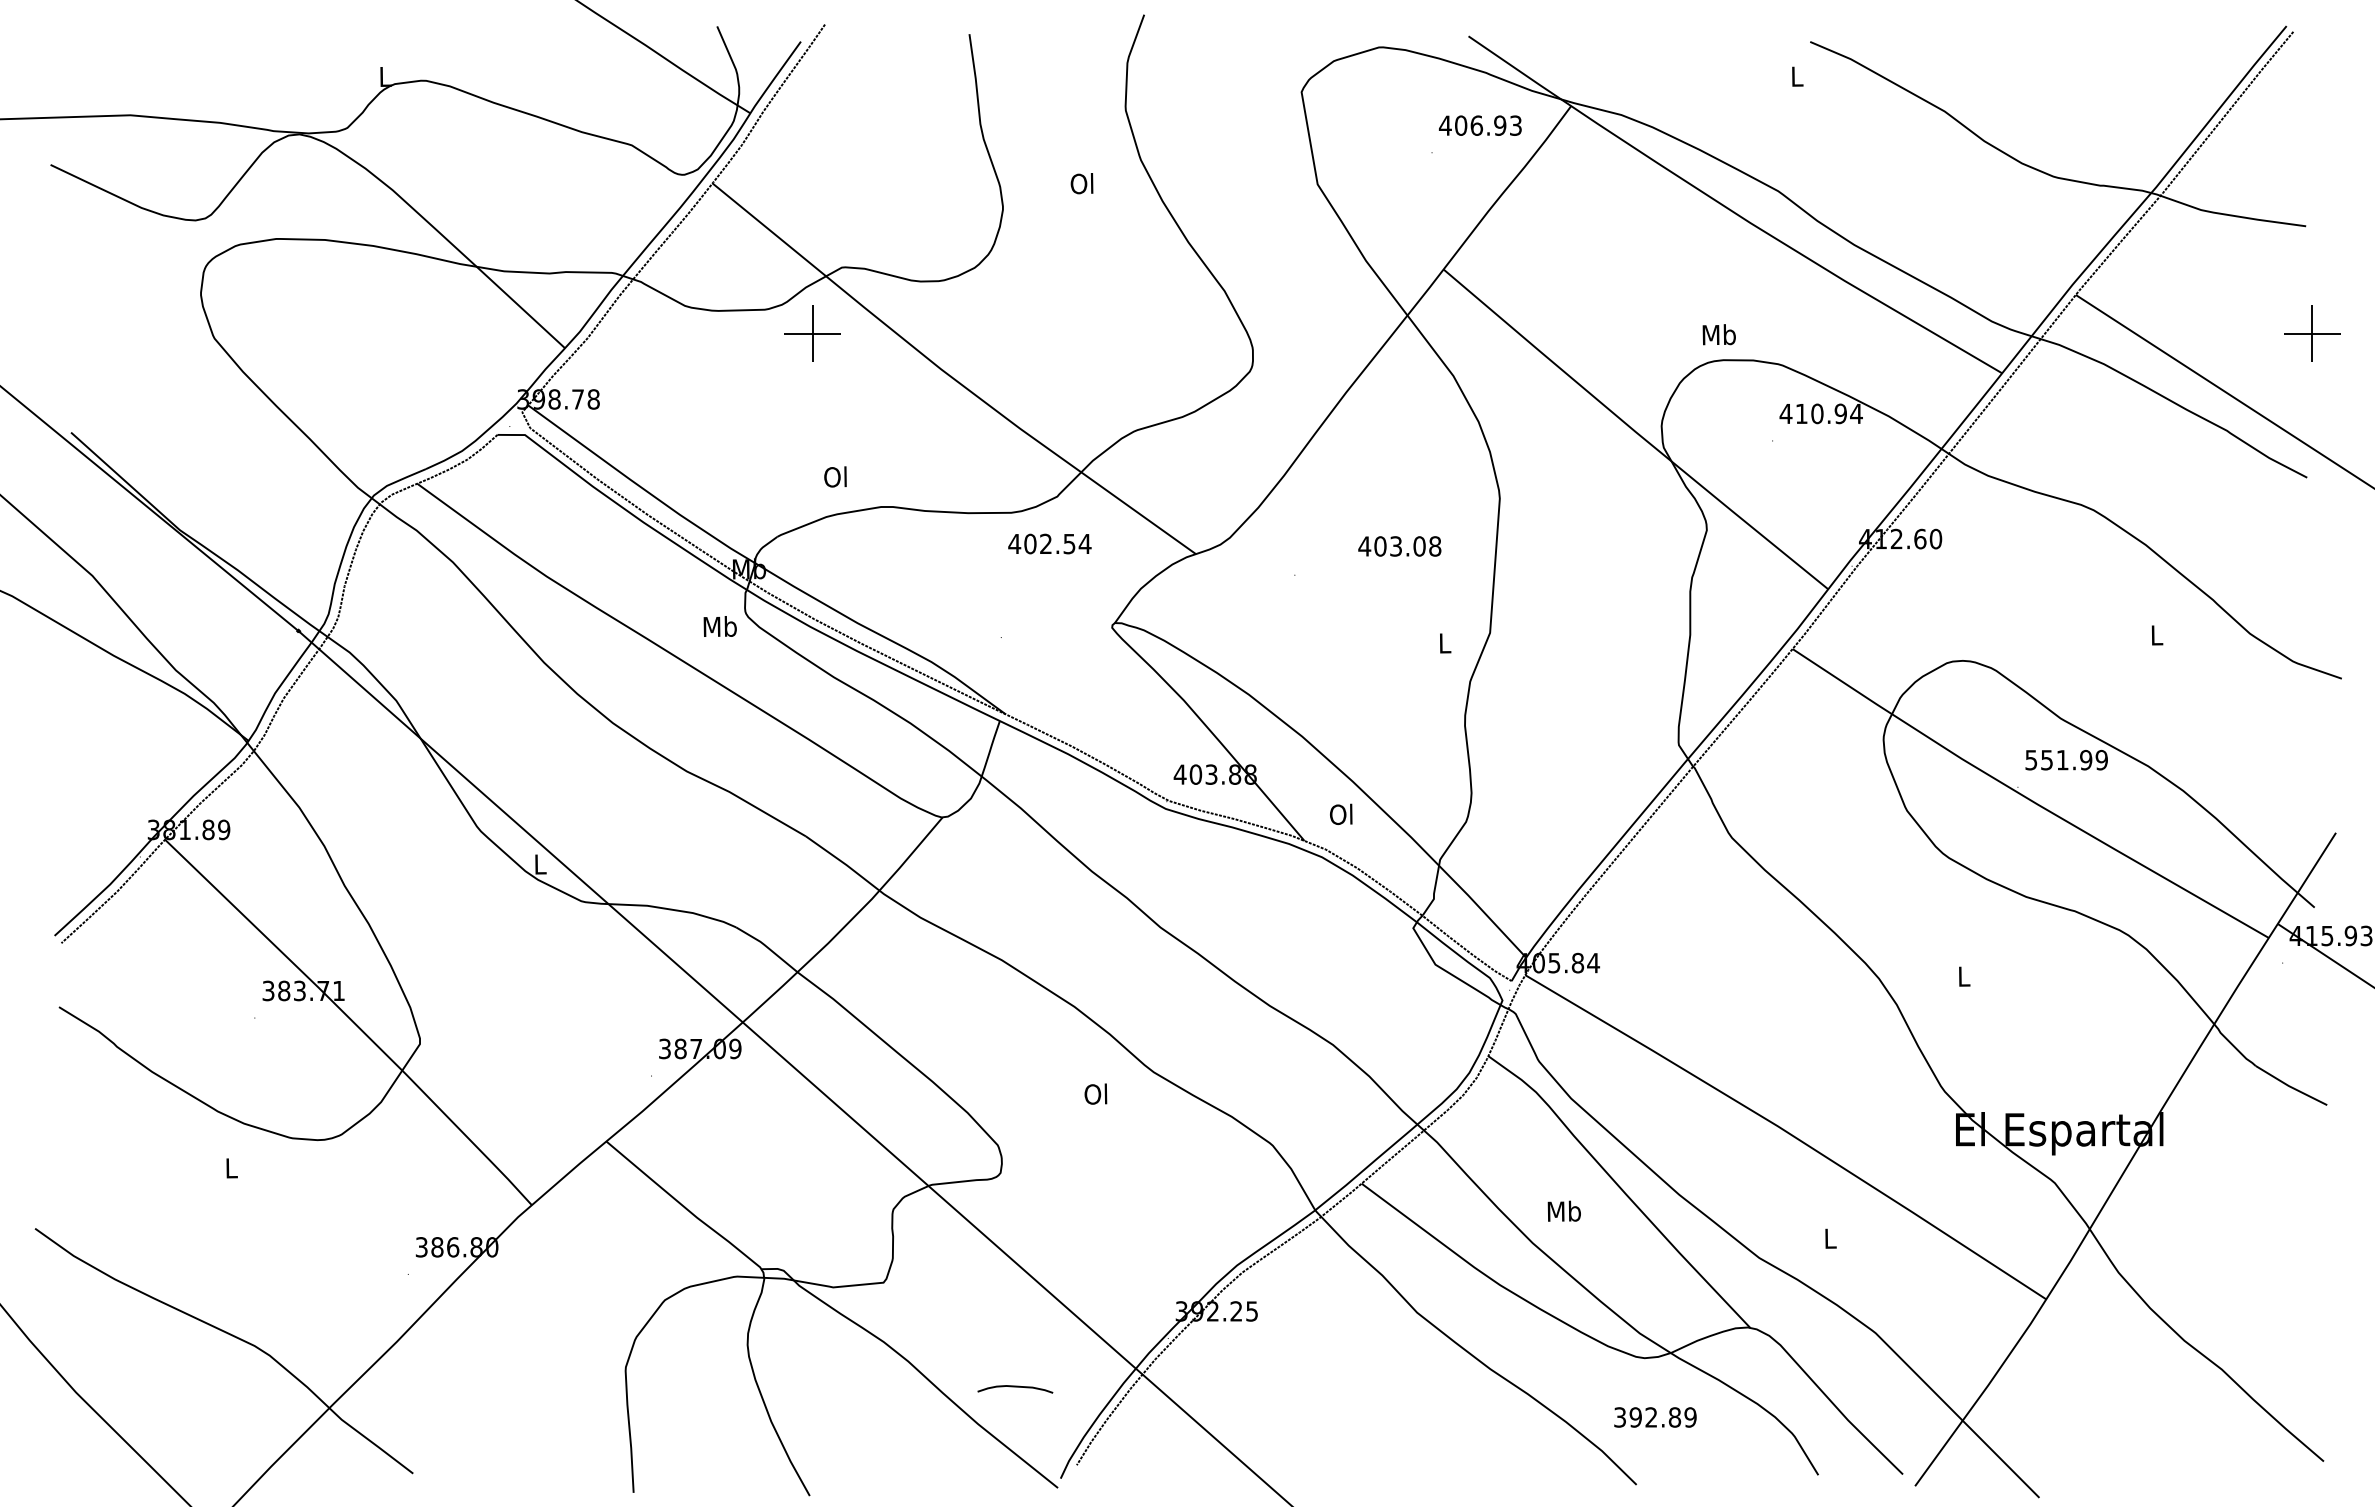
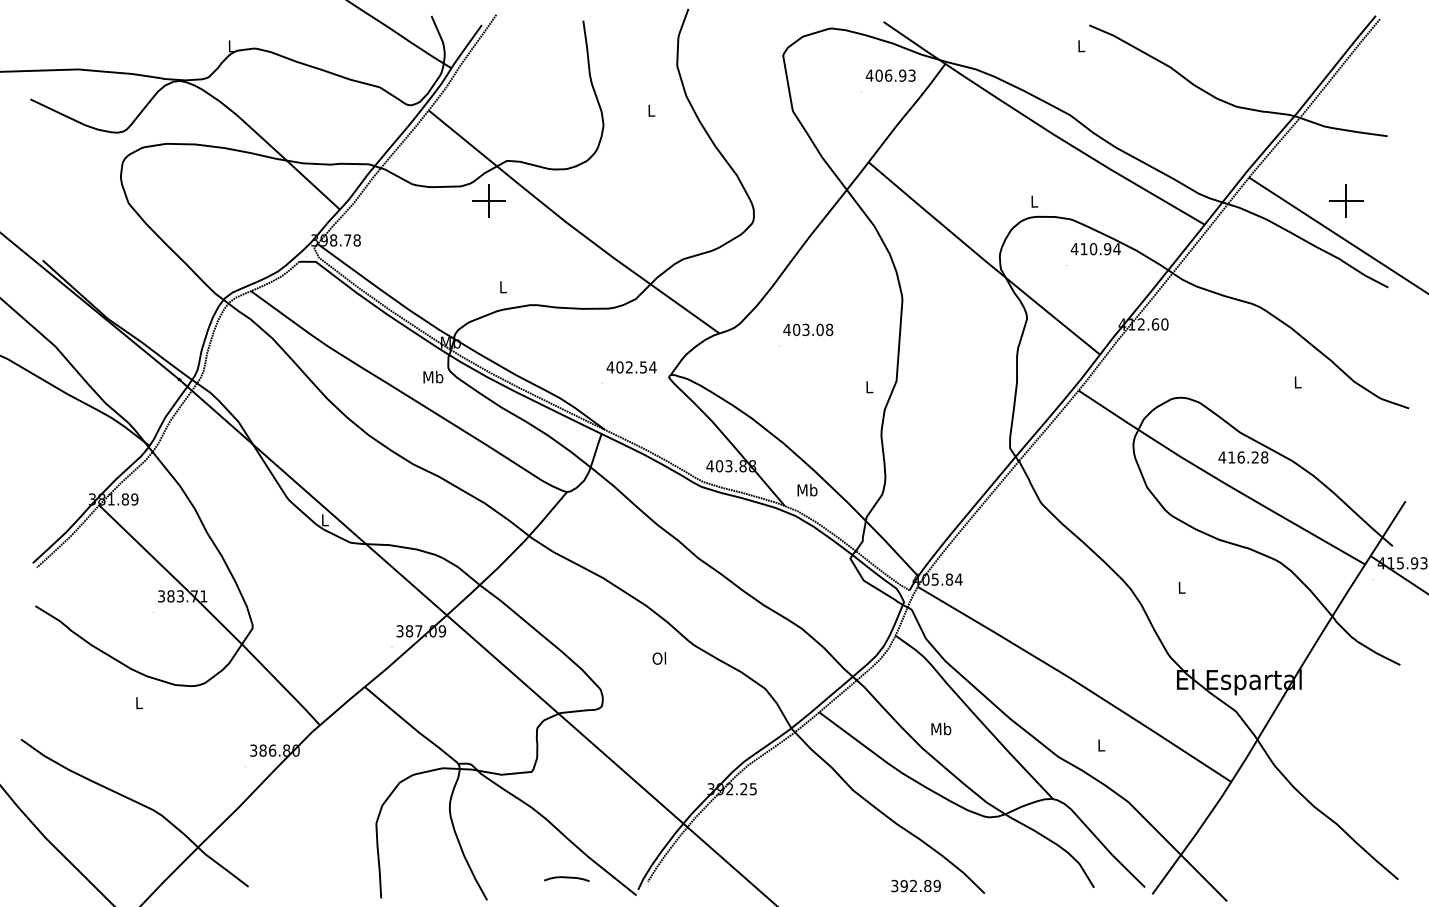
text: (1081, 183) -> (650, 110), Ol -> L
part: (2312, 333) -> (1346, 200), moved
text: (1719, 334) -> (1034, 201), Mb -> L
text: (835, 475) -> (502, 286), Ol -> L
text: (1049, 544) -> (631, 367), moved
text: (1400, 545) -> (808, 329), moved
text: (2066, 760) -> (1243, 457), 551.99 -> 416.28
text: (1342, 813) -> (807, 489), Ol -> Mb
curve: (1014, 1388) -> (566, 878), moved
text: (1654, 1416) -> (915, 885), moved

